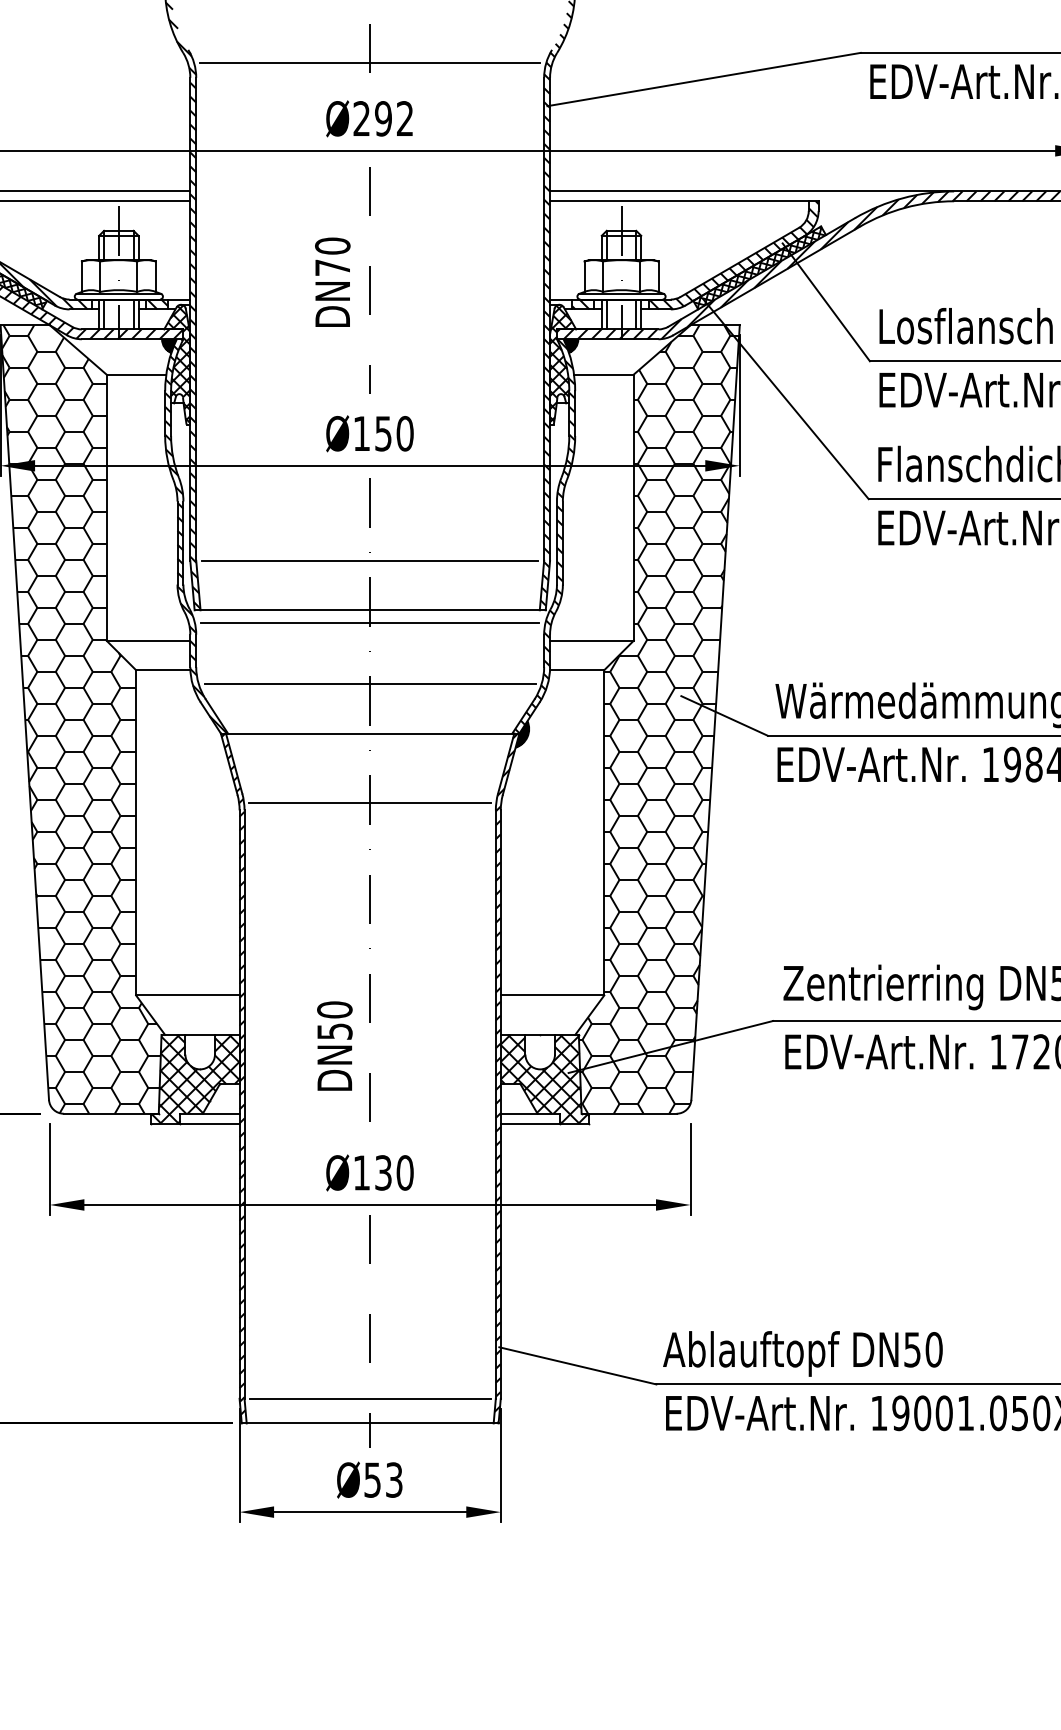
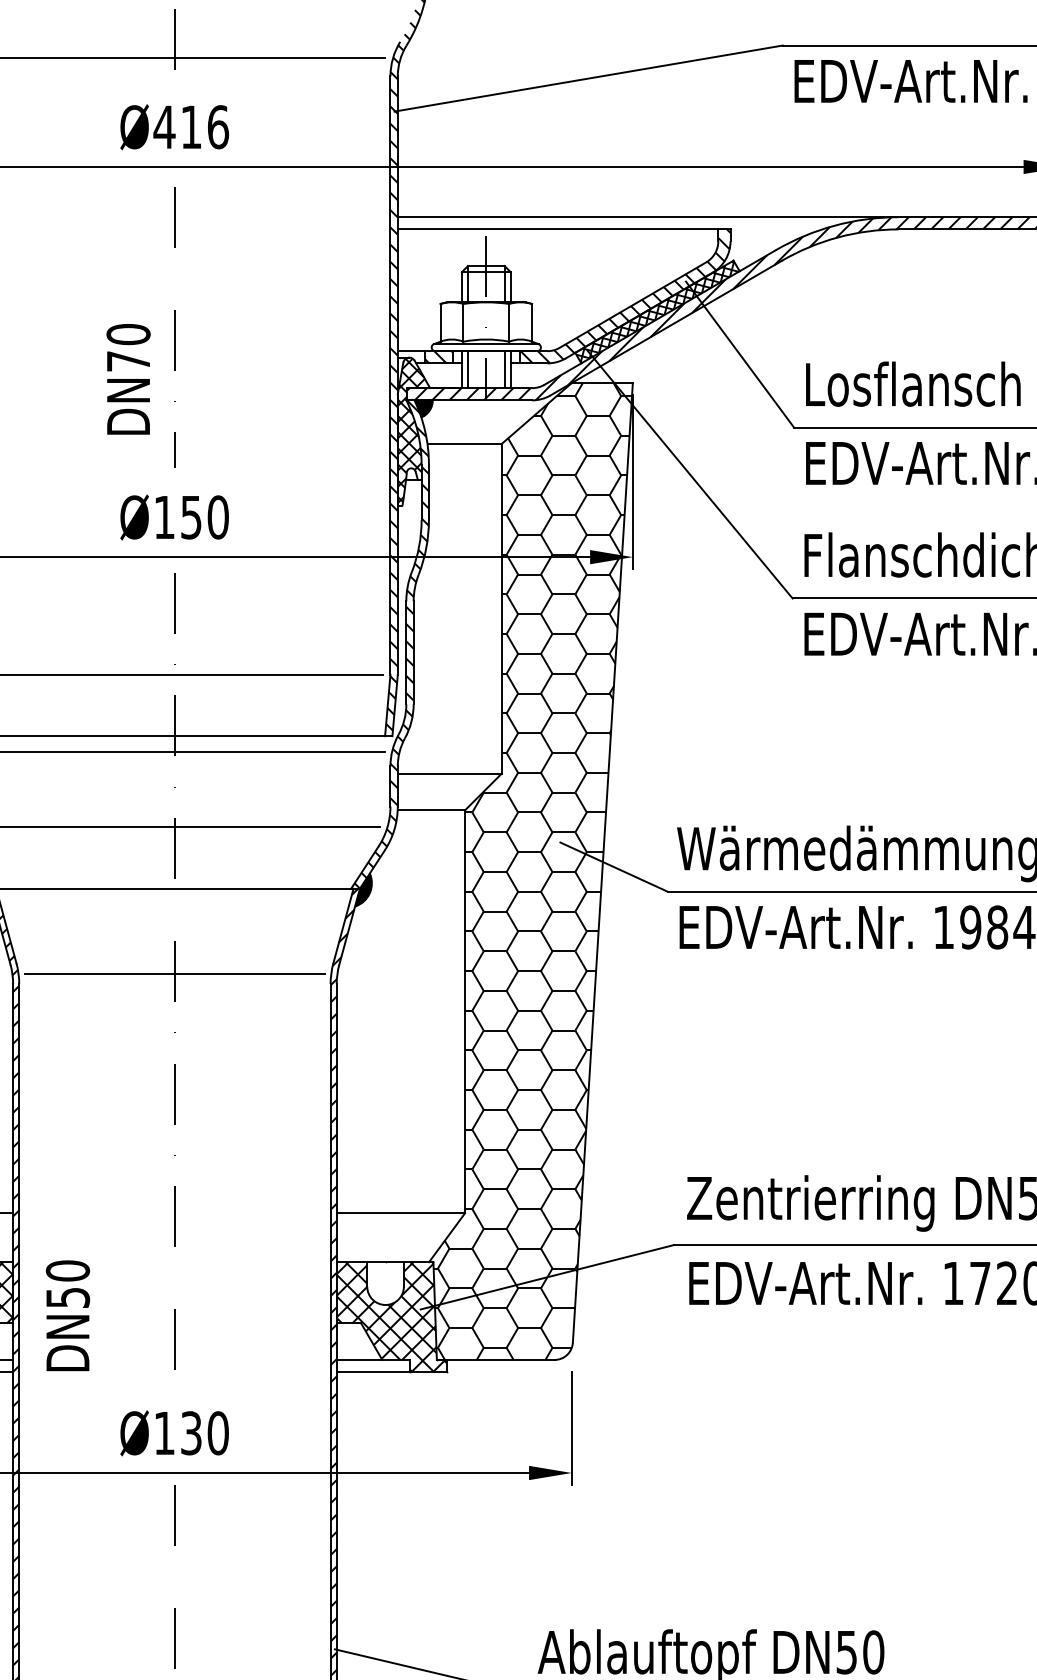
text: (382, 118) -> (190, 126), Ø292 -> Ø416
text: (332, 281) -> (128, 378), moved
text: (334, 1045) -> (67, 1315), moved

